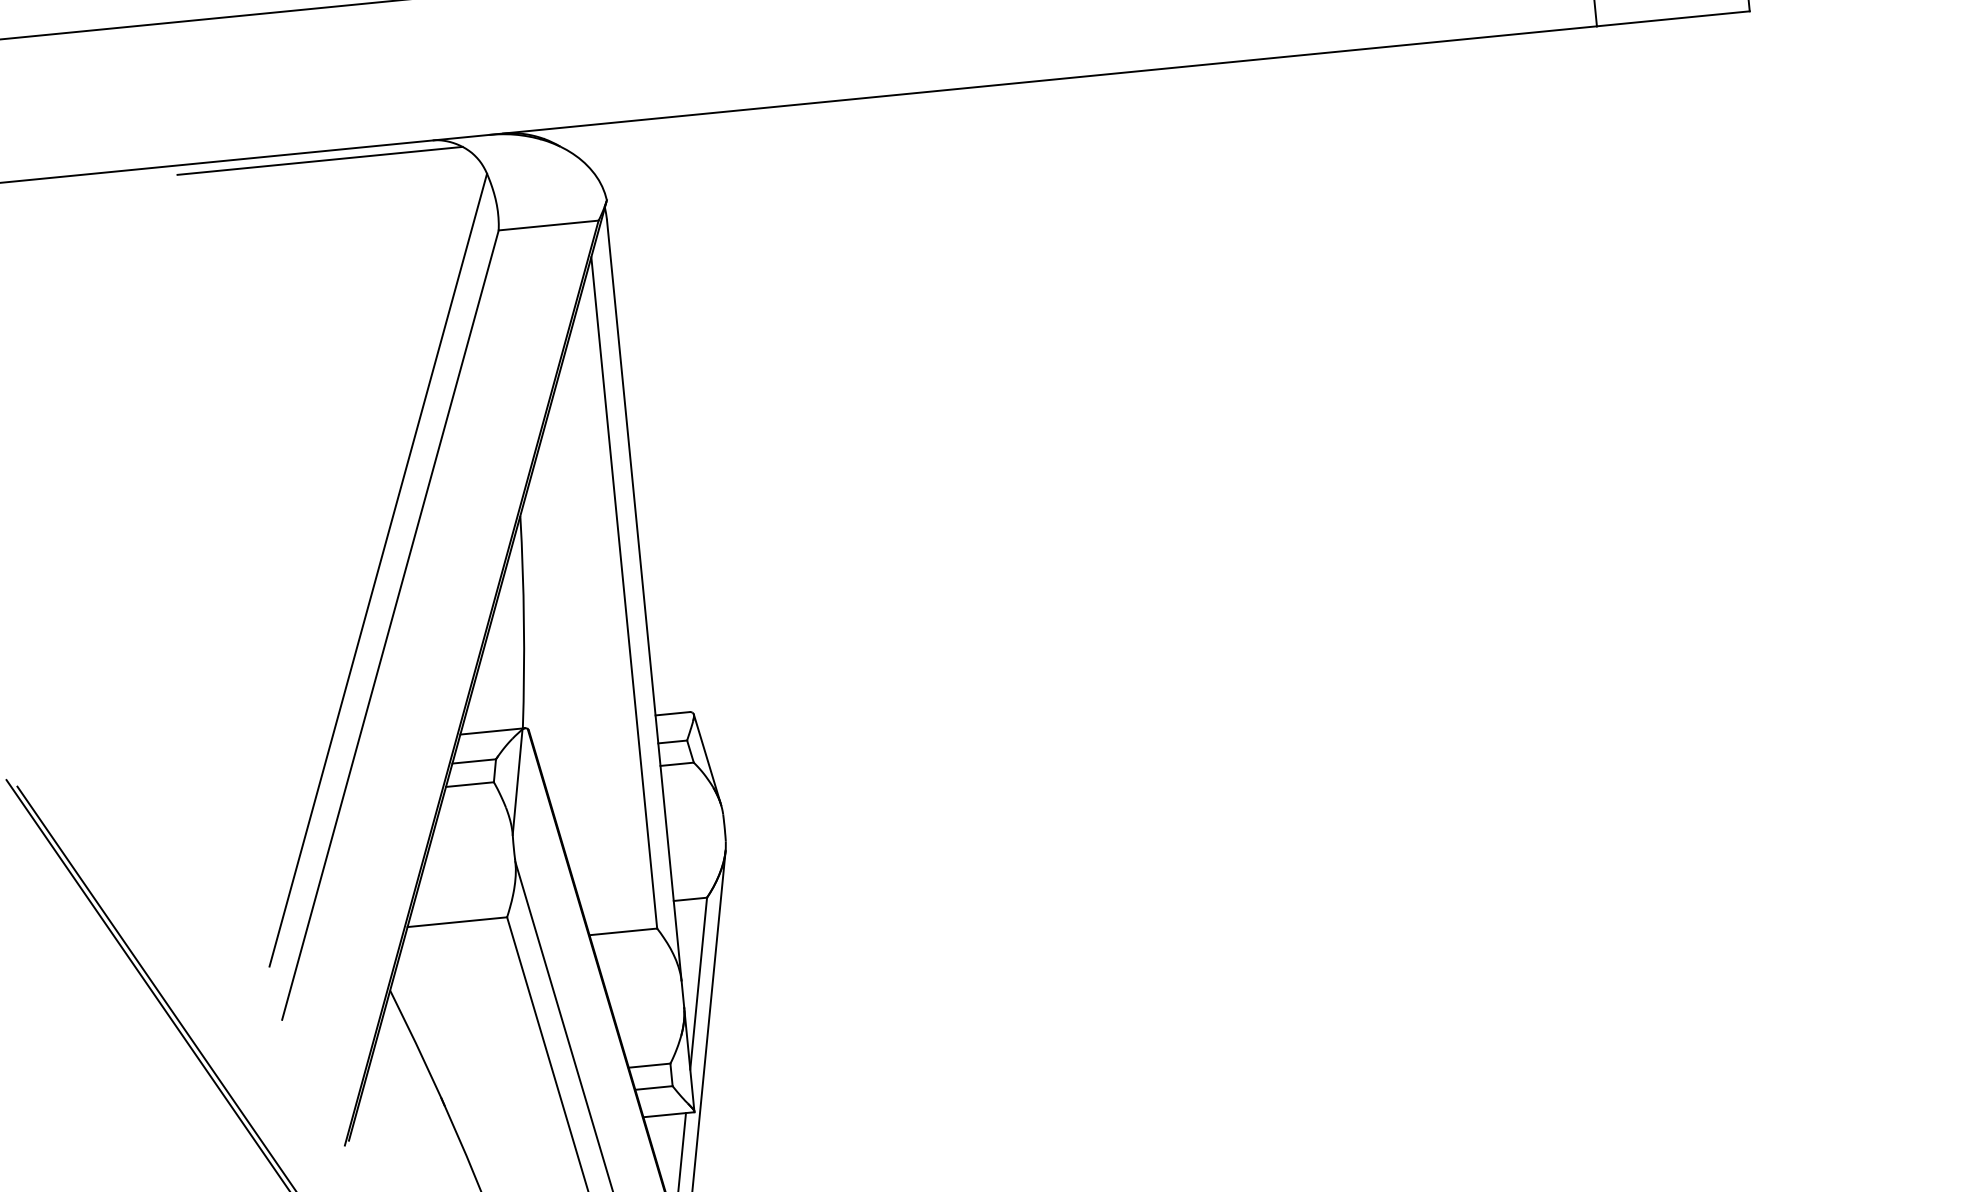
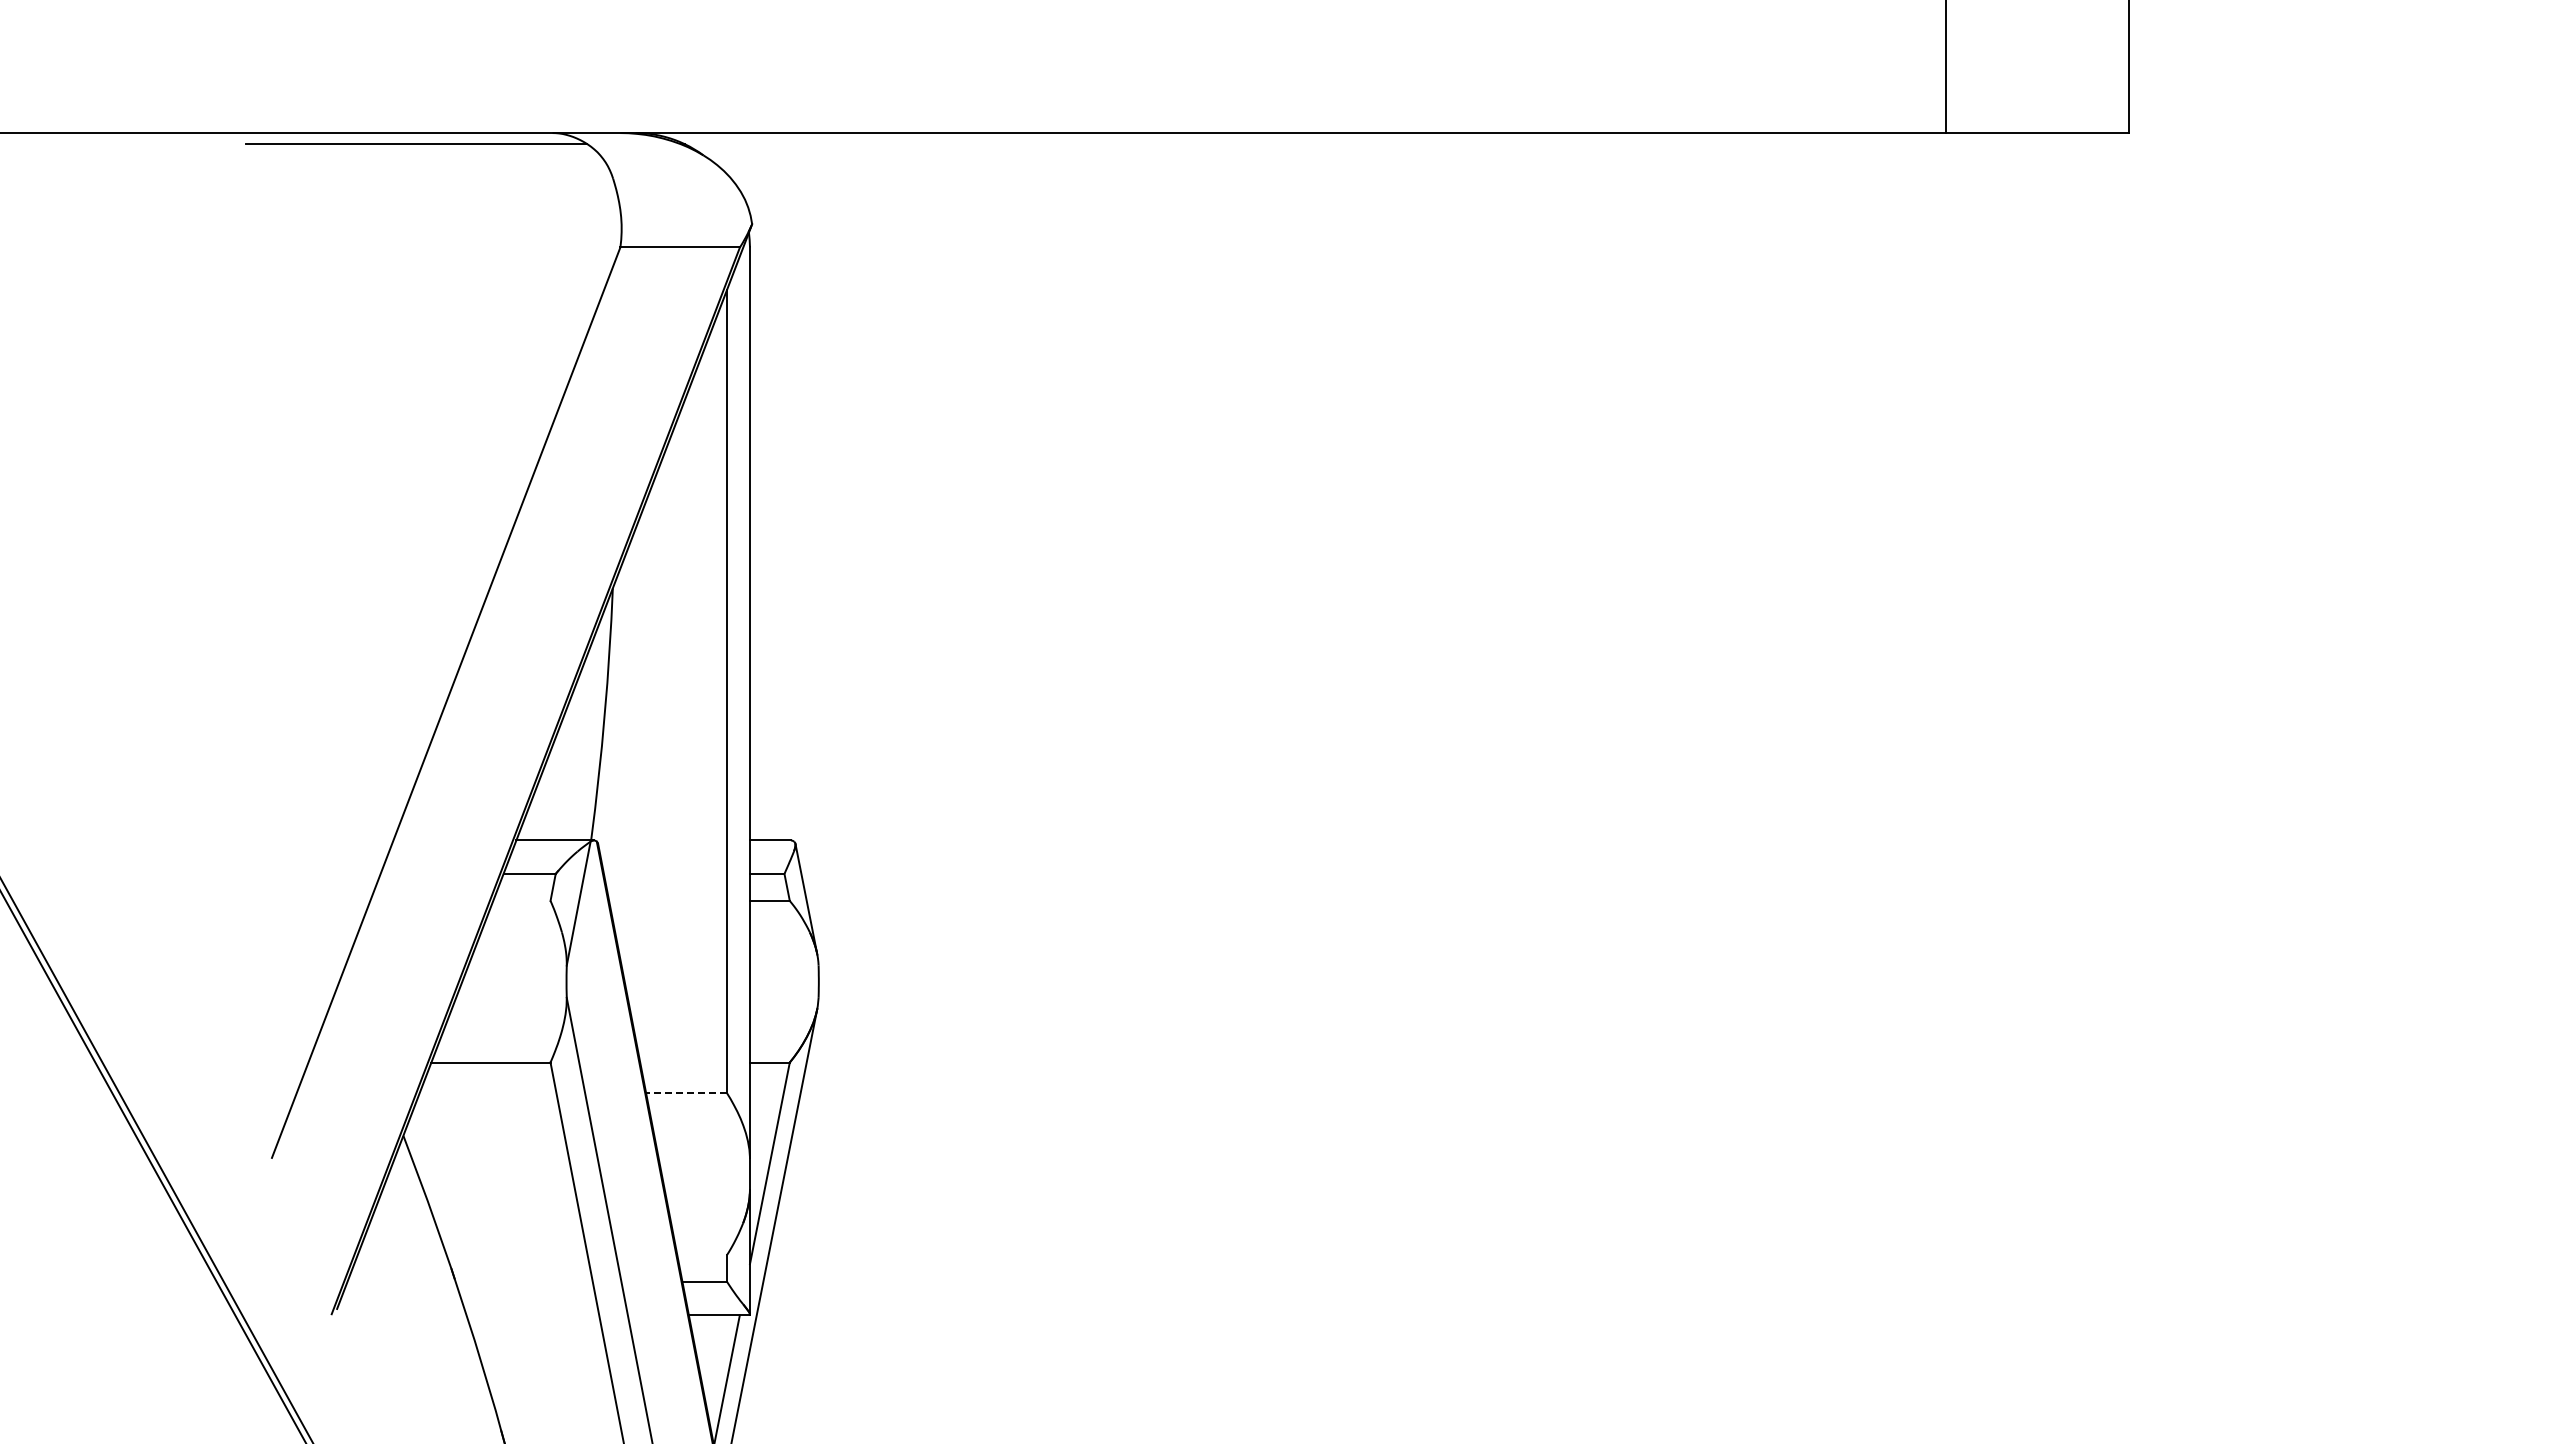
line: (378, 569) -> (438, 635), removed
line: (469, 784) -> (521, 900), removed
line: (623, 932) -> (686, 1093), solid -> dashed
line: (649, 1065) -> (702, 1254), removed

